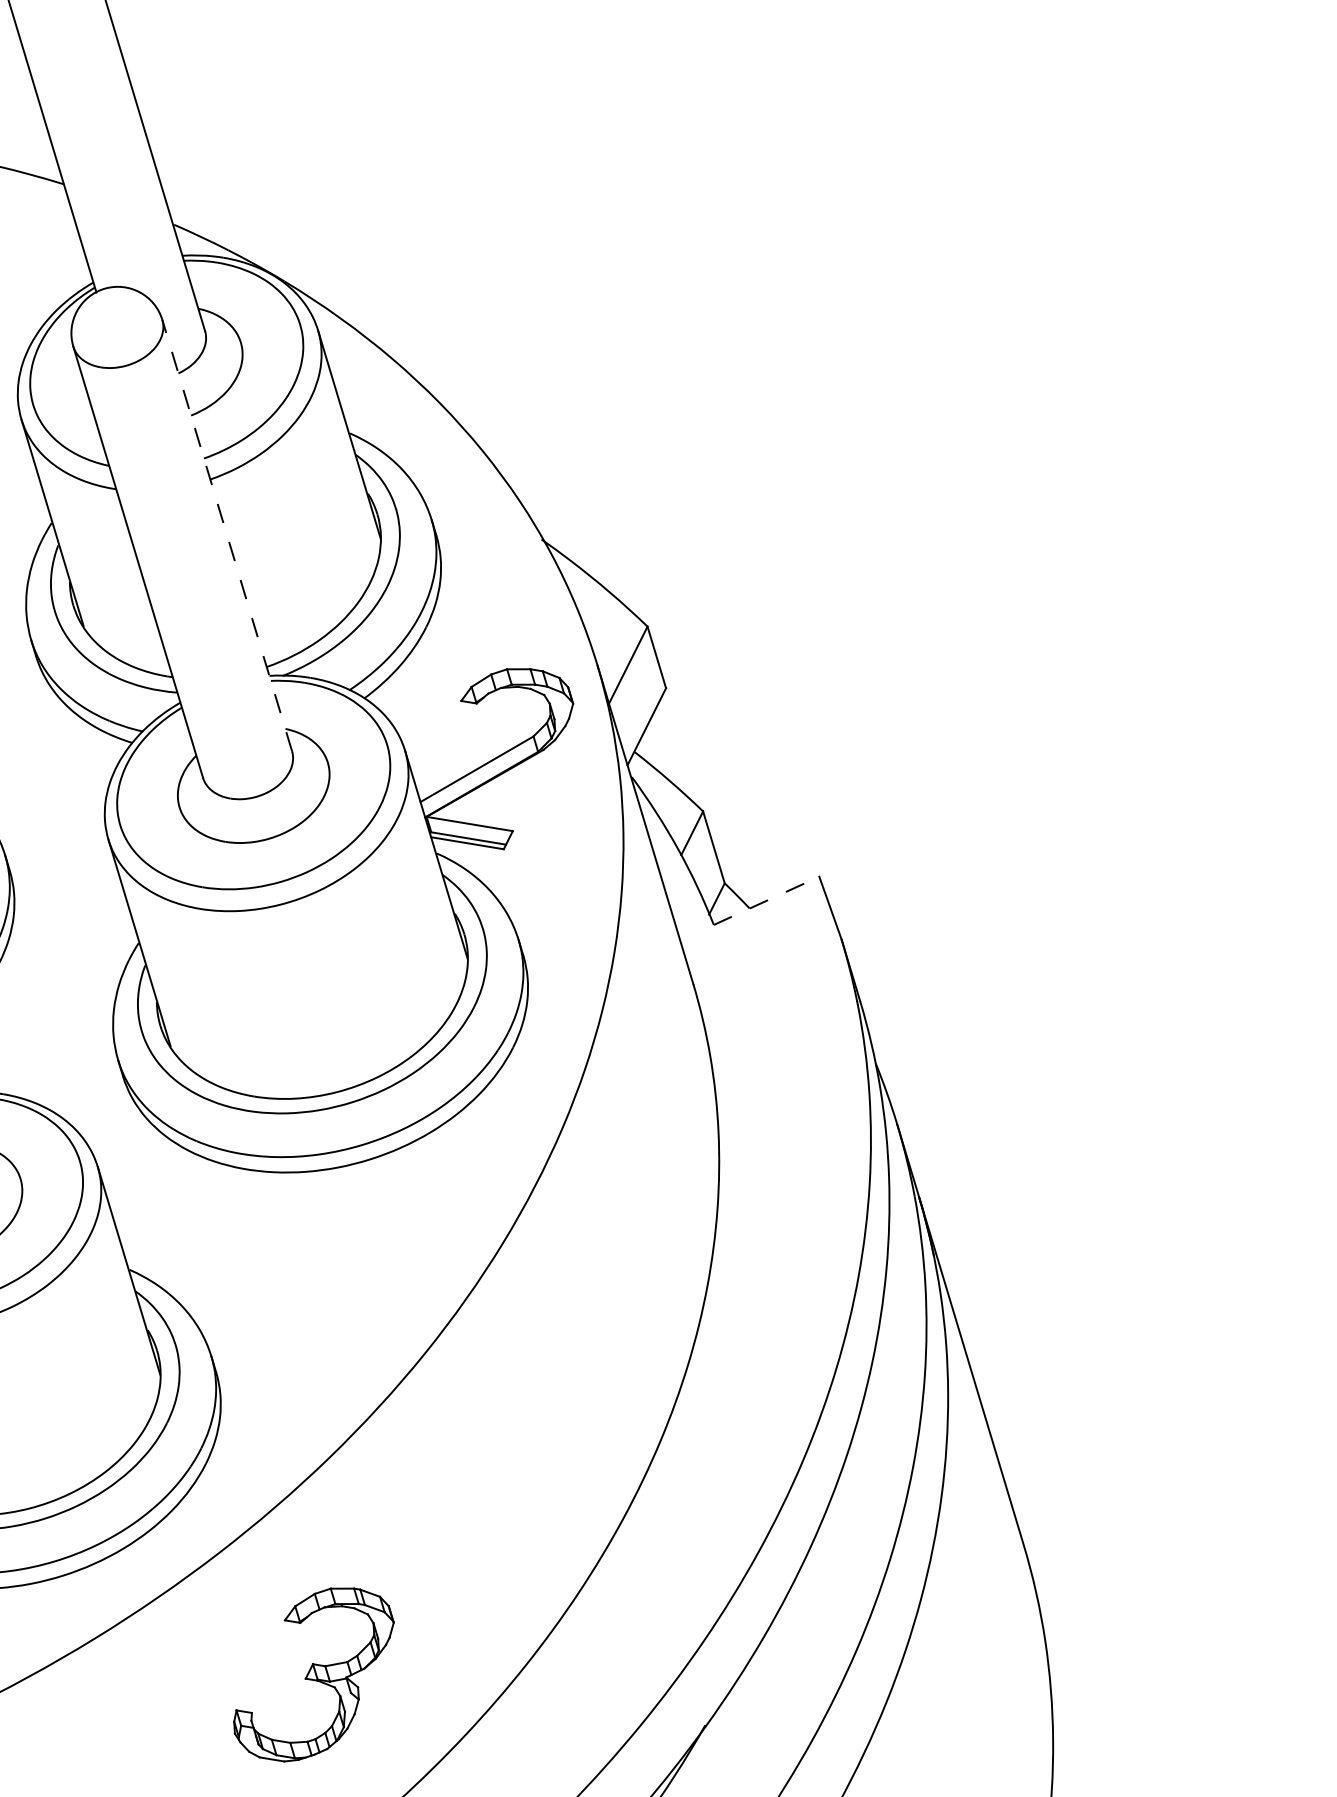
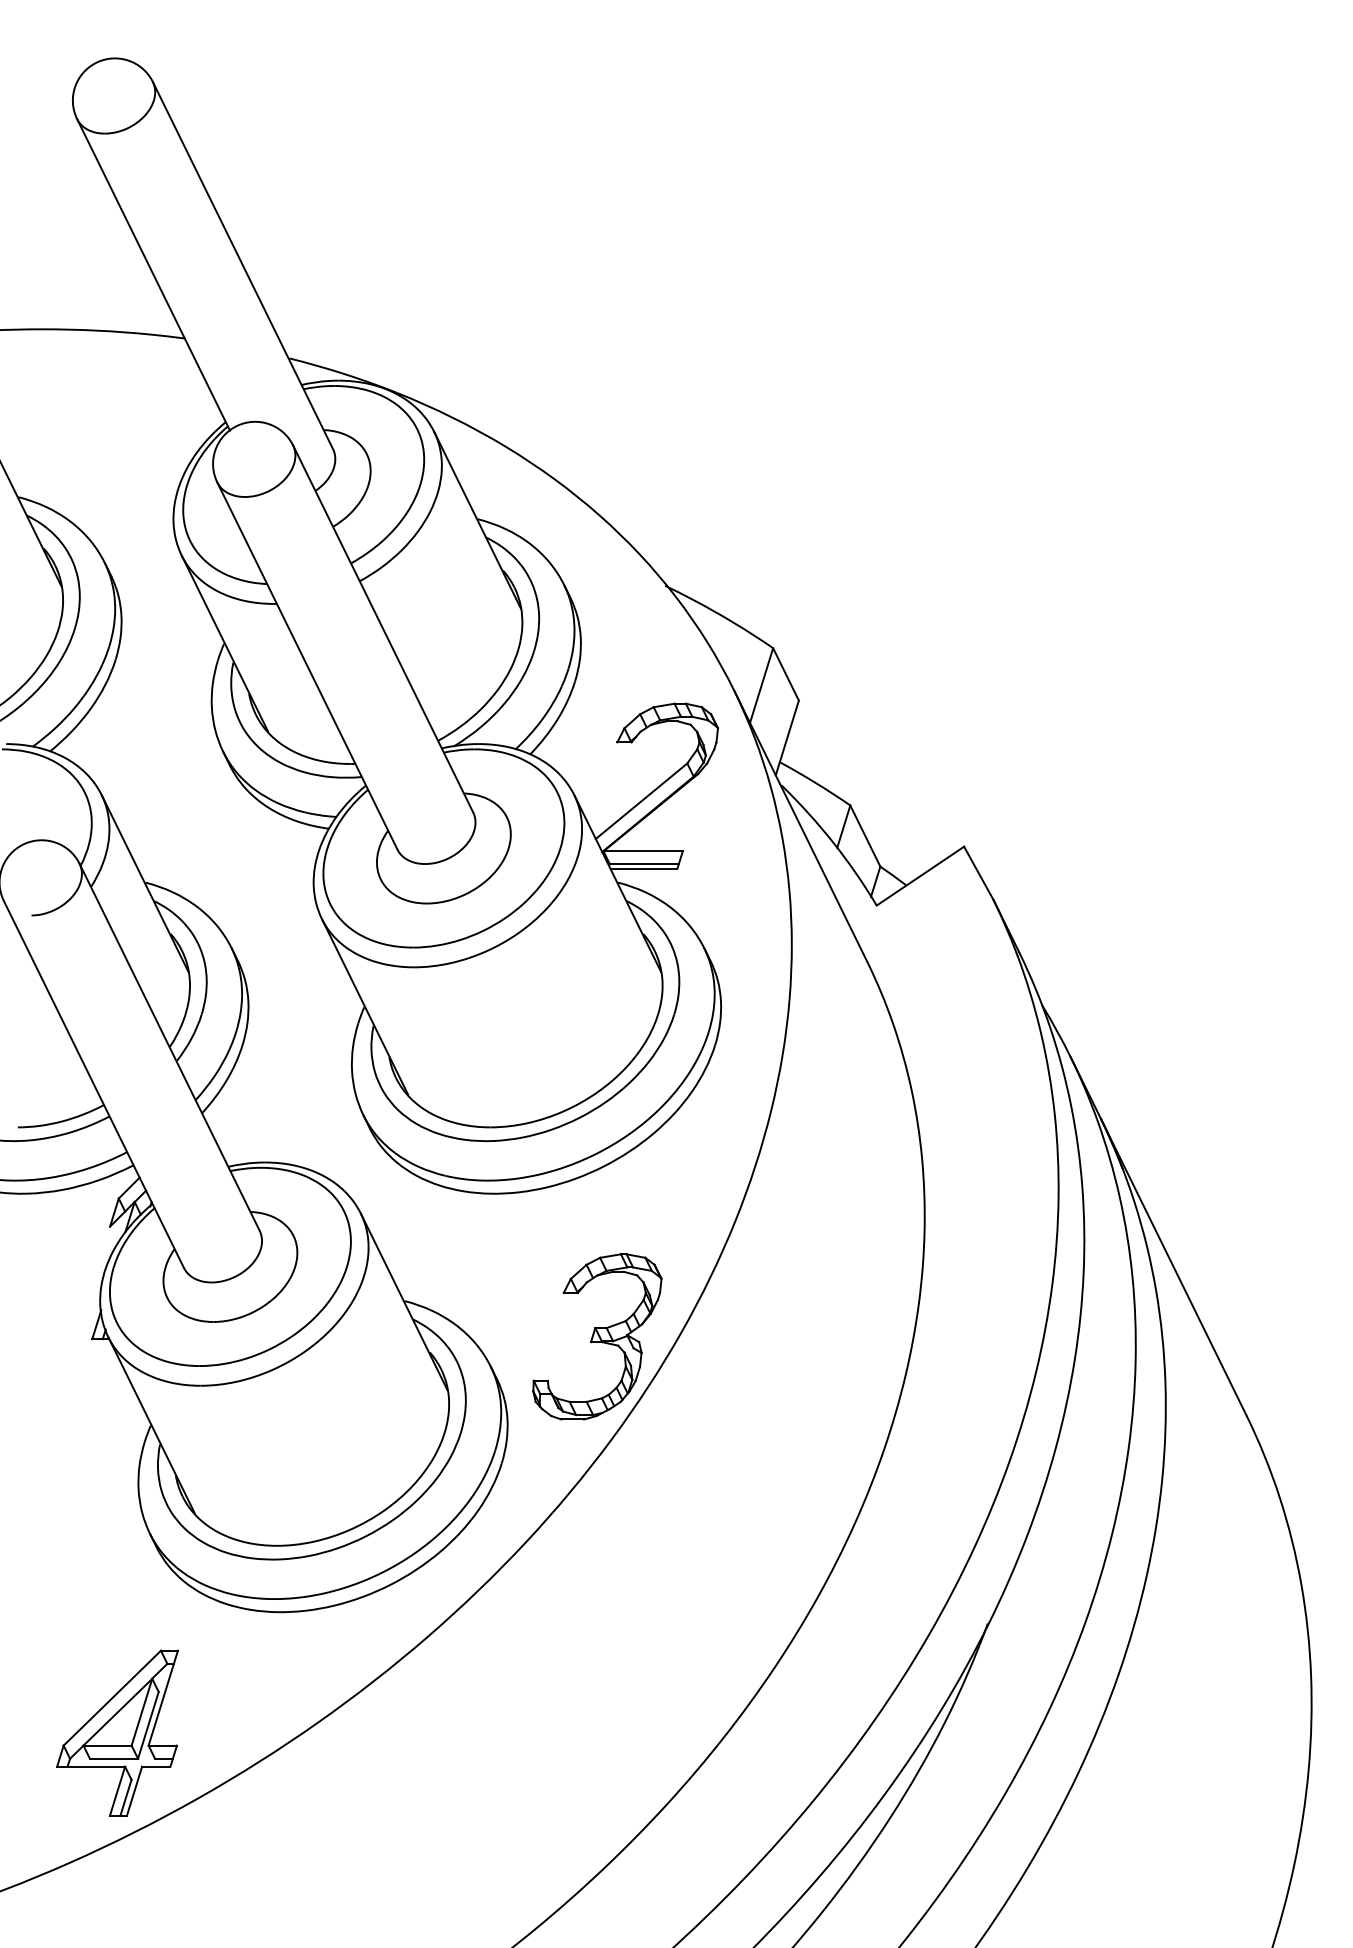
line: (226, 534) -> (382, 628), dashed -> solid
line: (766, 901) -> (920, 876), dashed -> solid
part: (313, 1673) -> (597, 1336), moved

